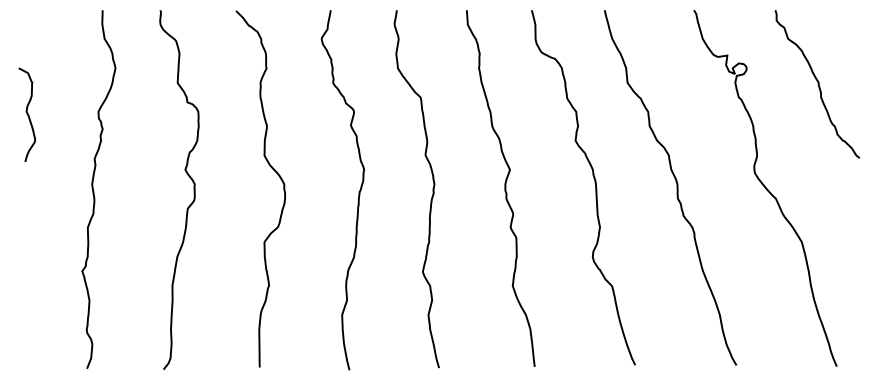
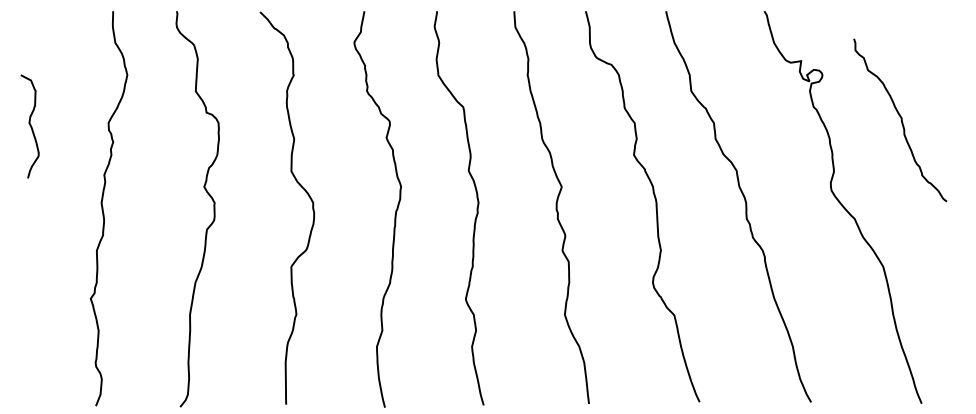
curve: (817, 84) -> (900, 120), moved

